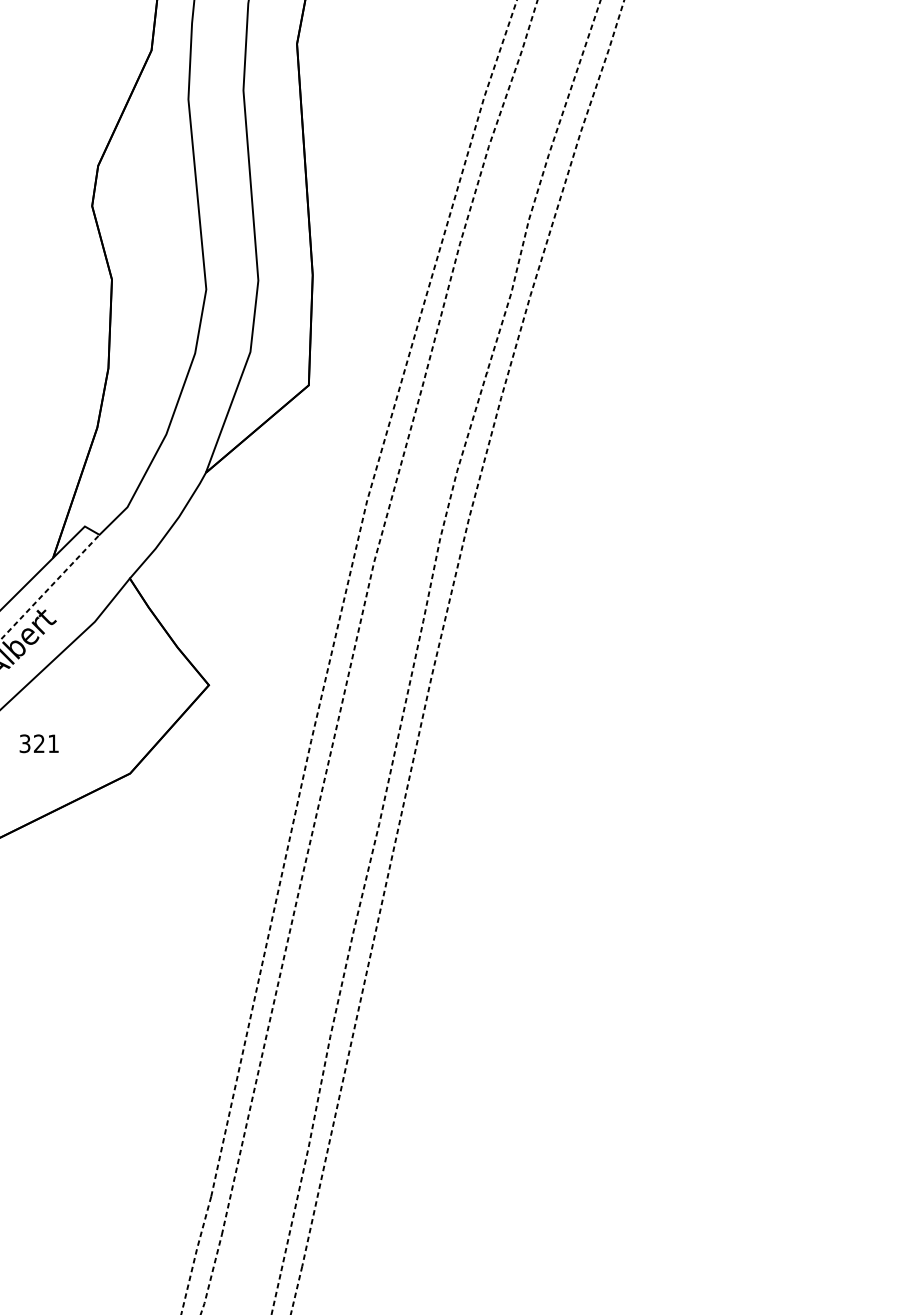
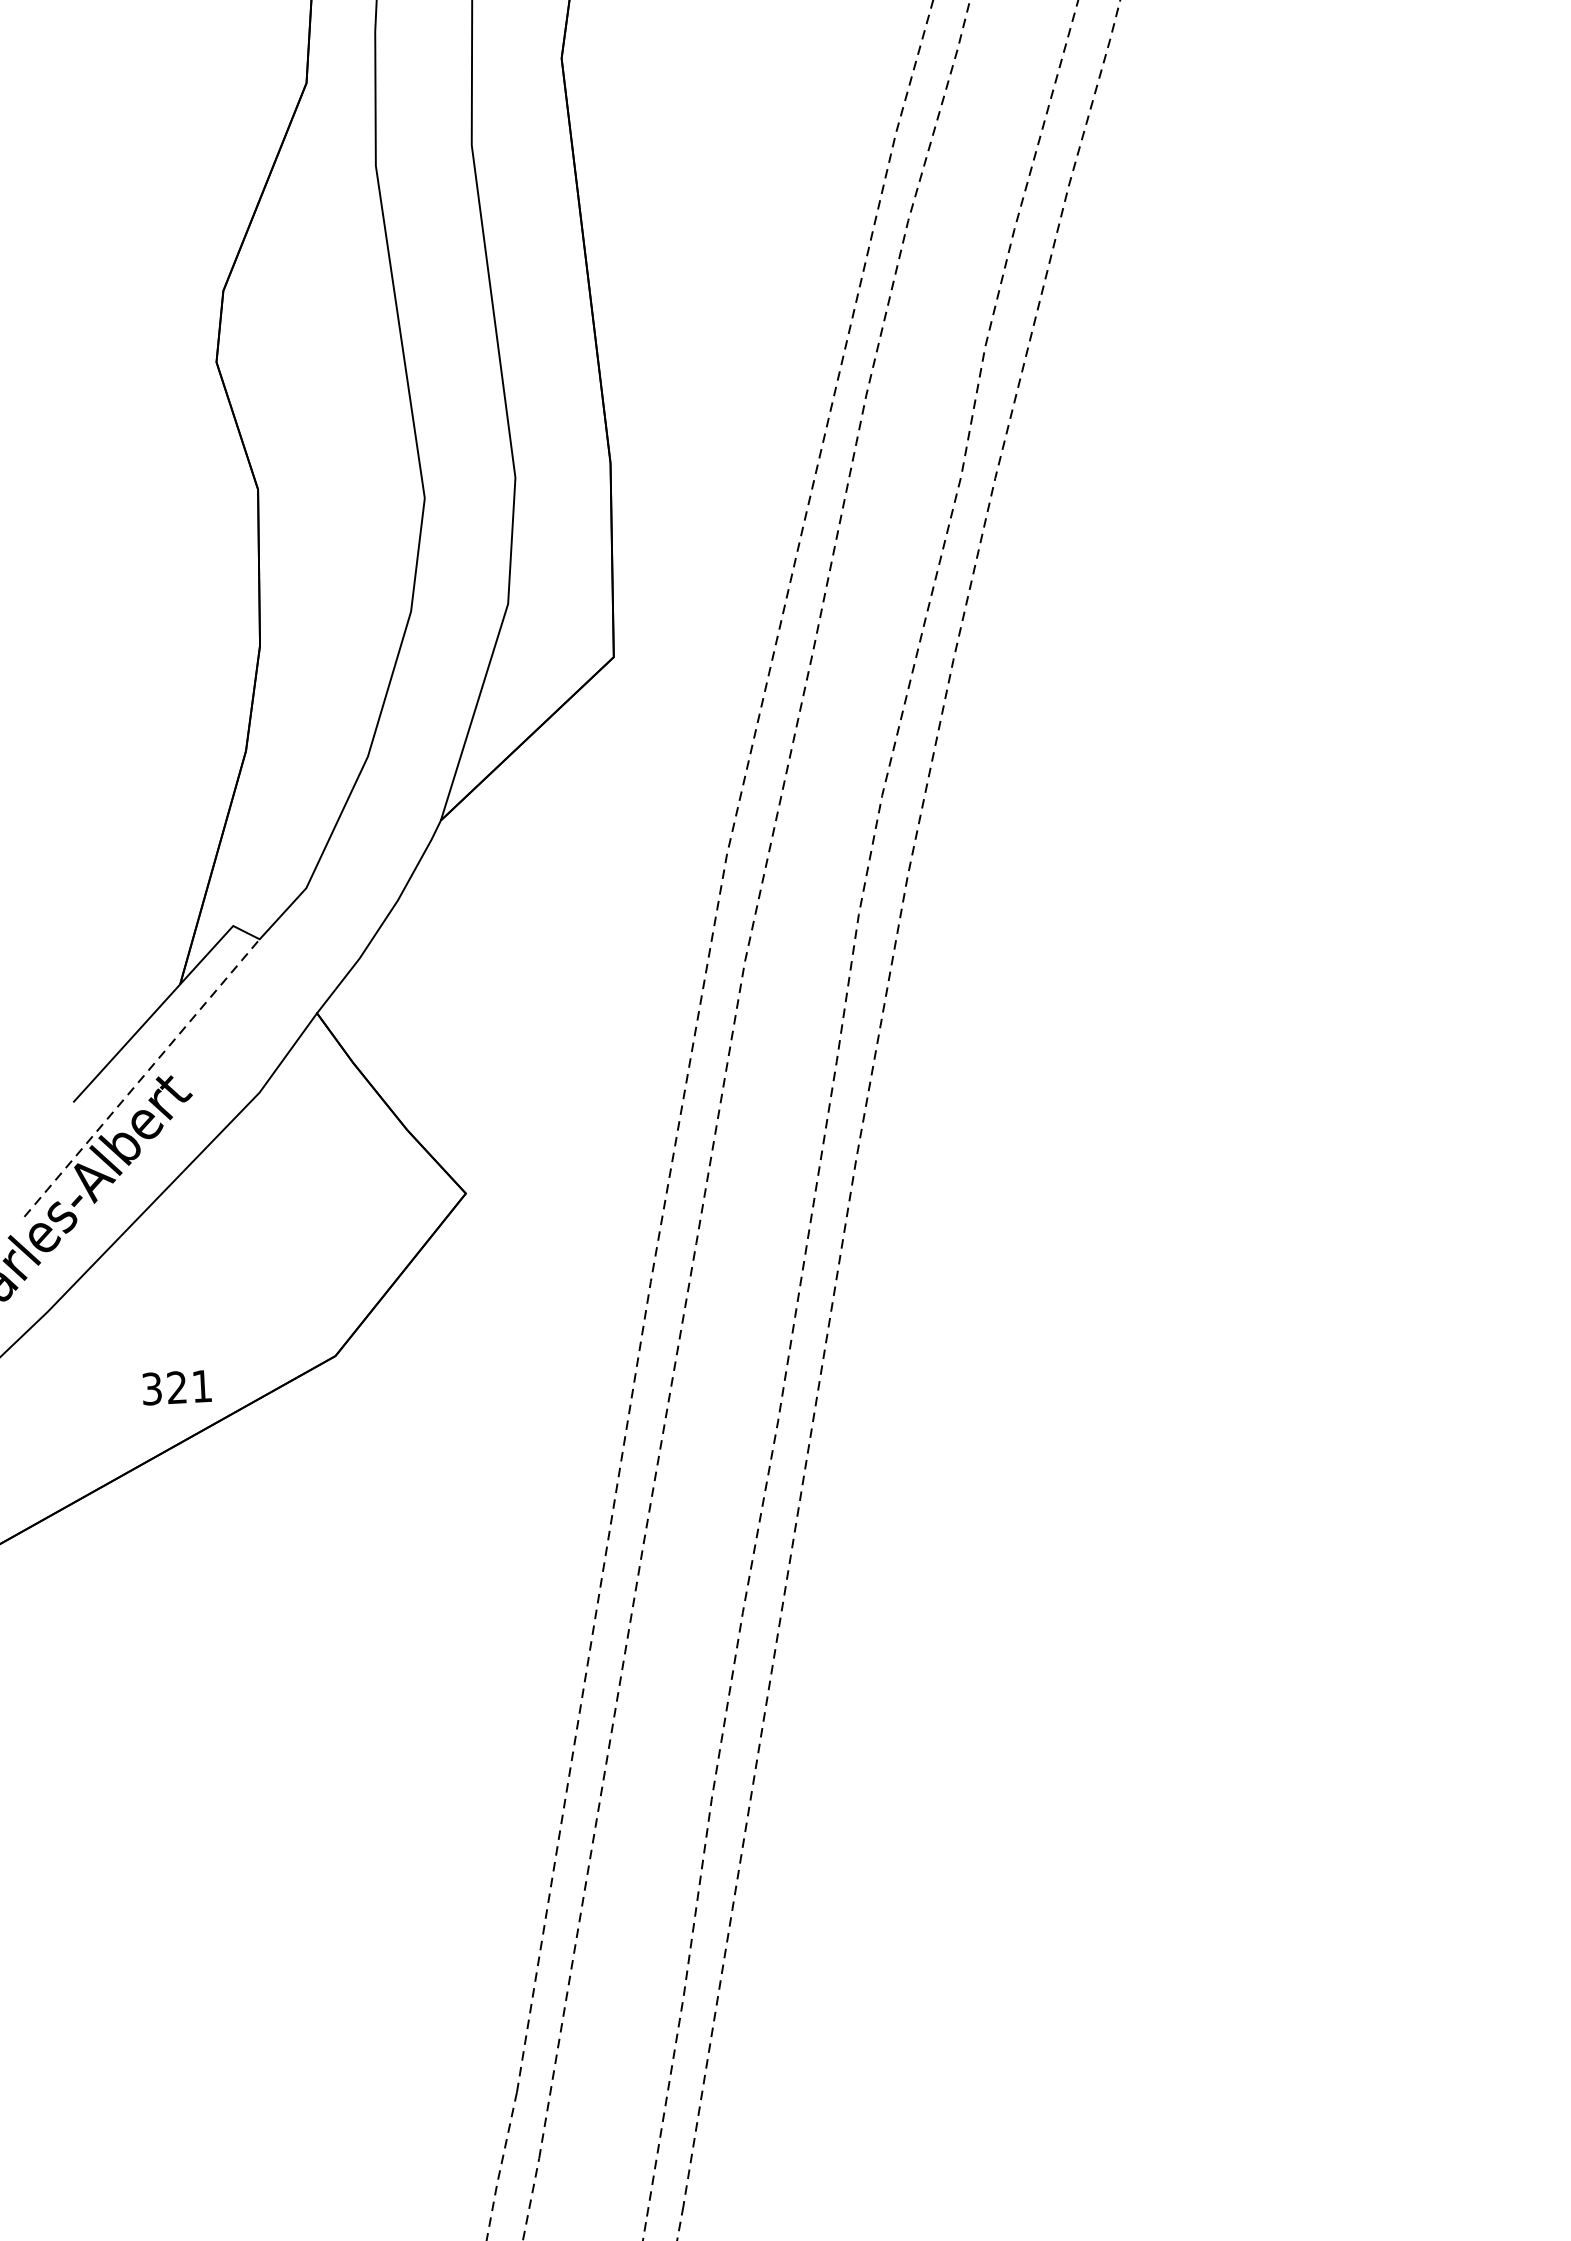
text: (38, 743) -> (175, 1387), moved

